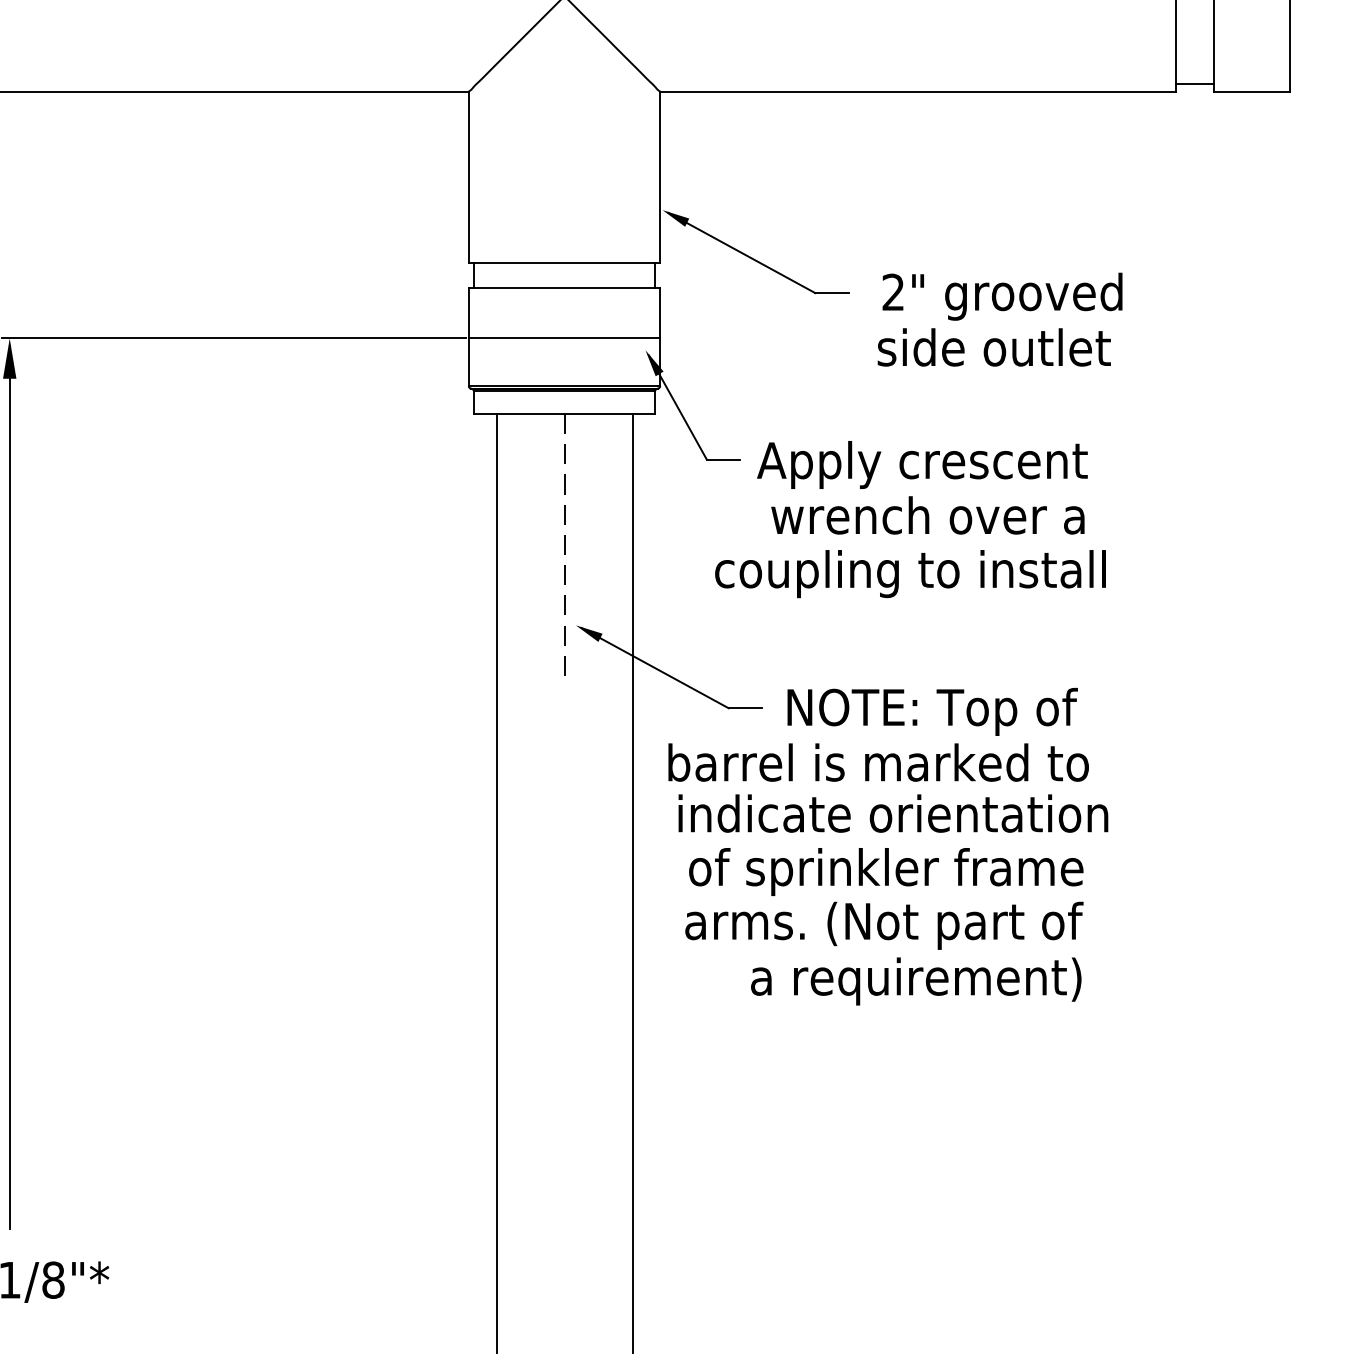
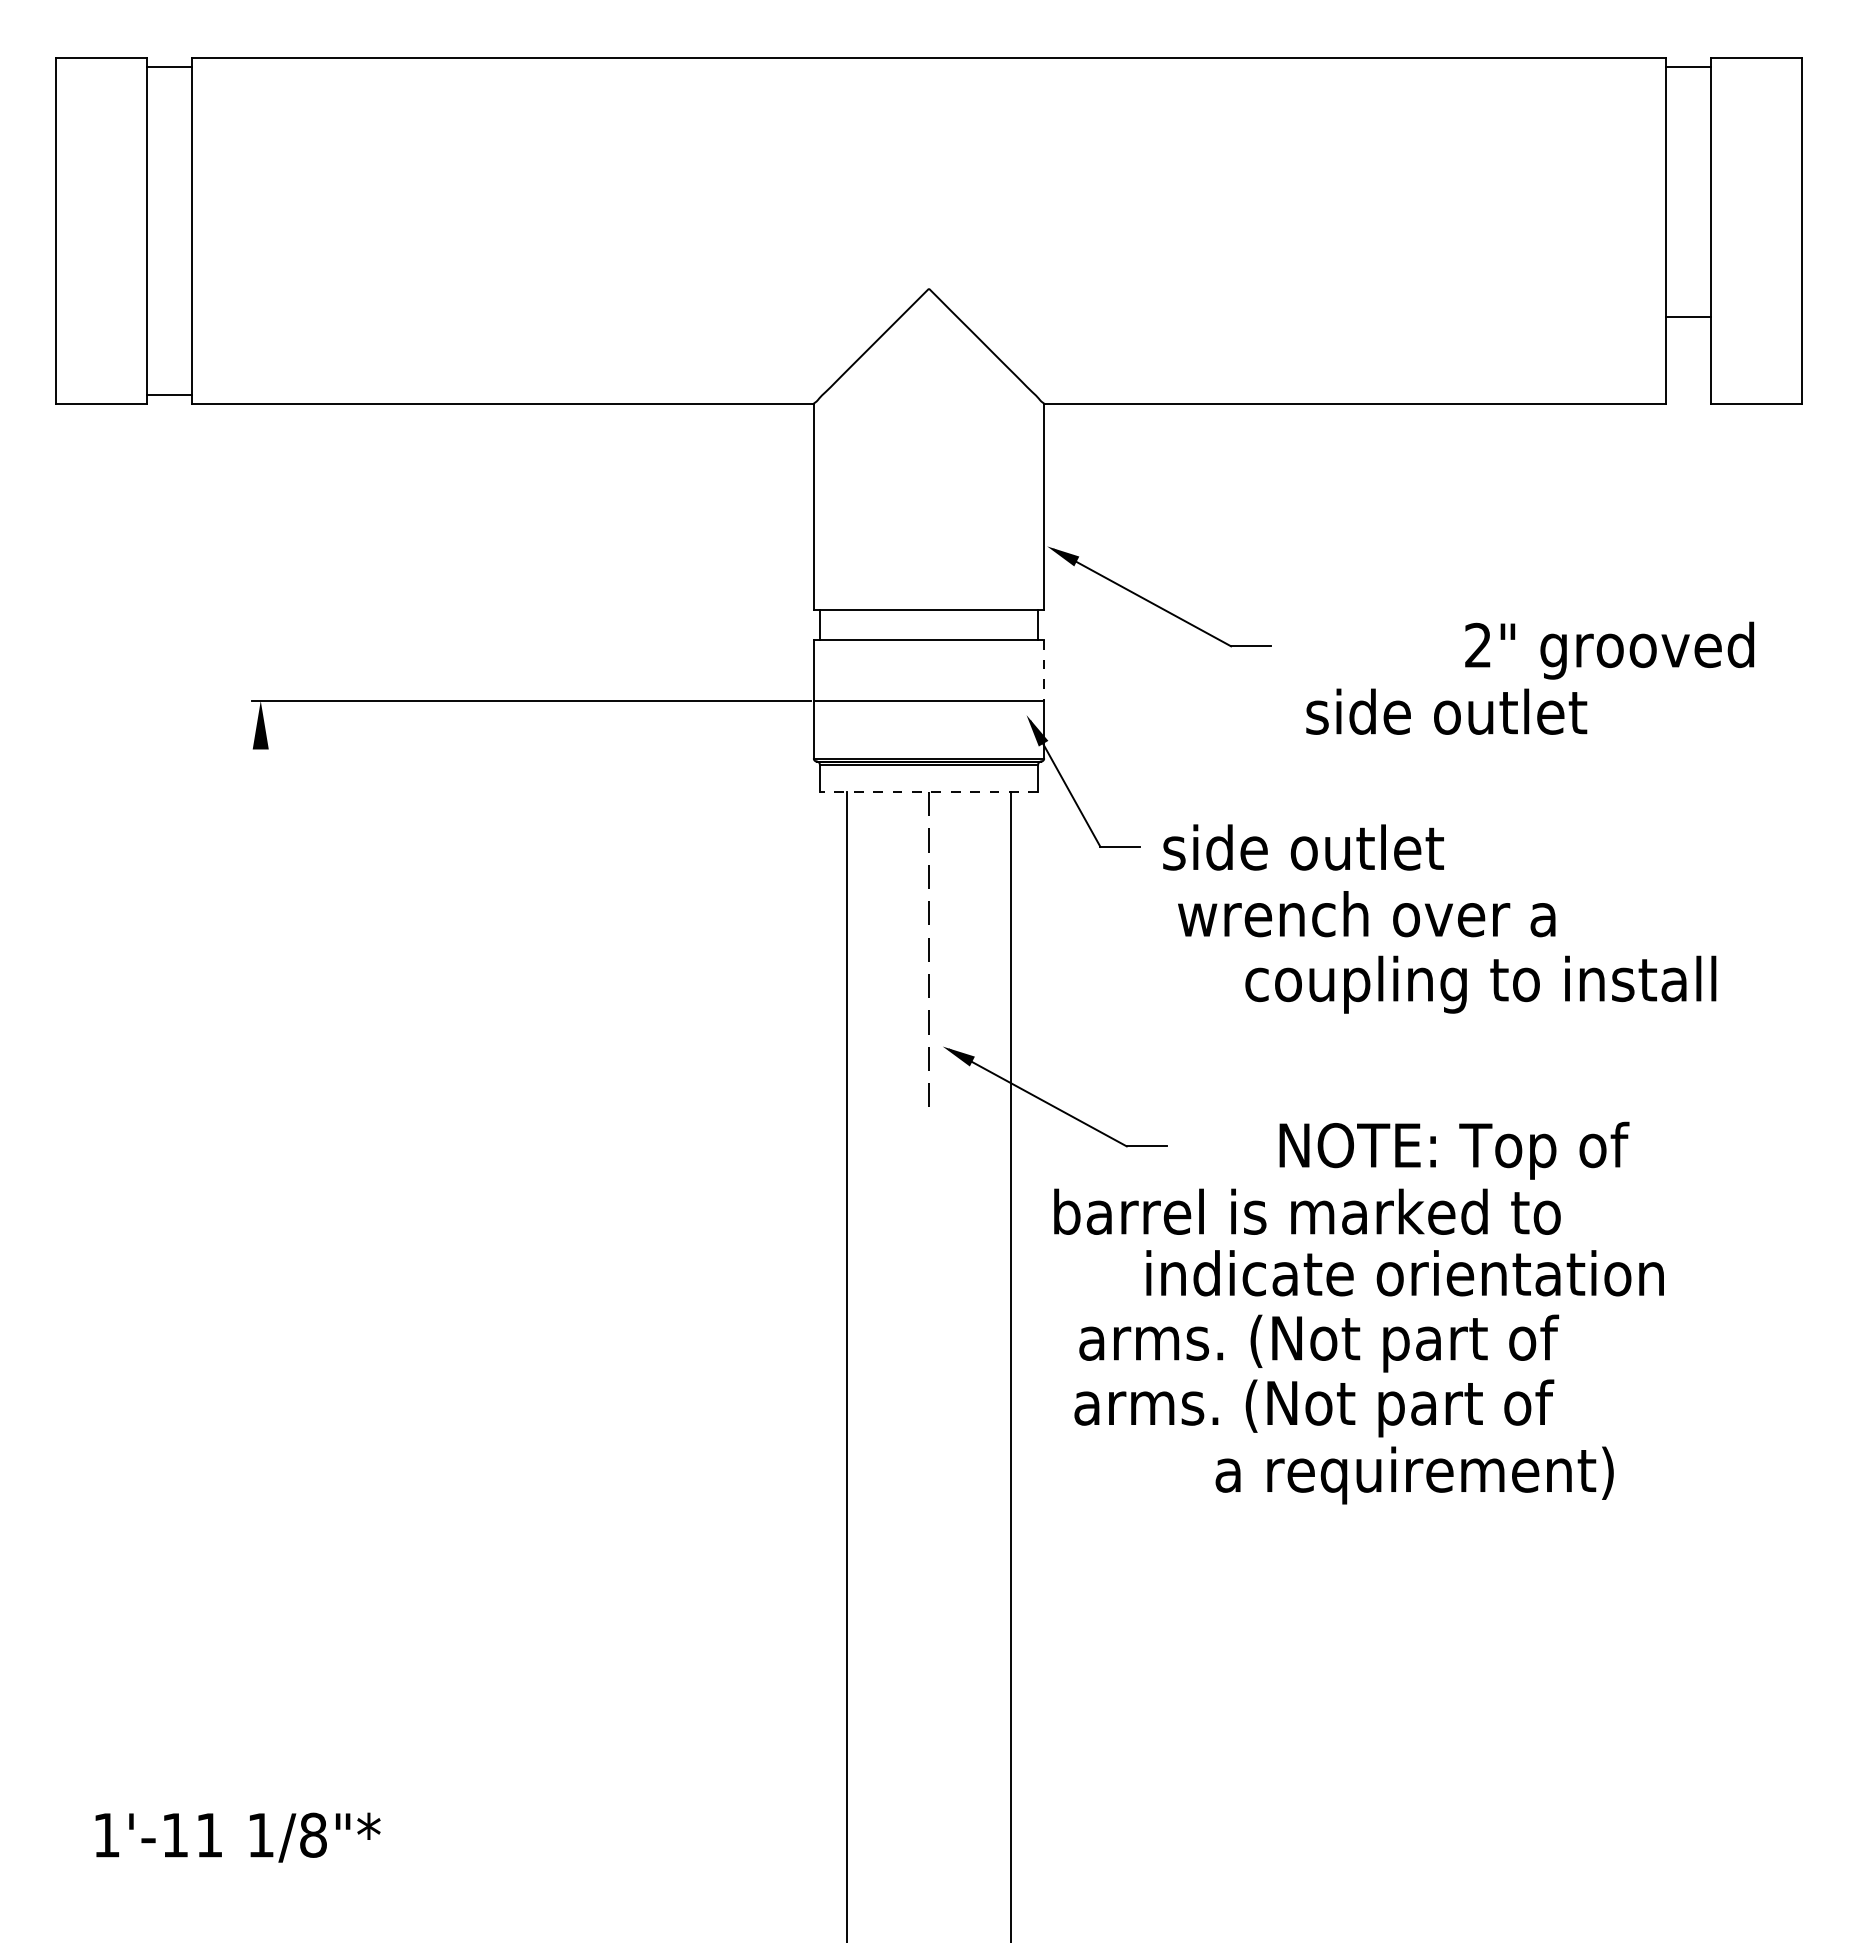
line: (1195, 84) -> (1688, 316), moved
text: (1002, 296) -> (1609, 650), moved
line: (660, 314) -> (1044, 671), solid -> dashed
line: (564, 413) -> (928, 791), solid -> dashed
text: (921, 465) -> (1359, 853), Apply crescent -> side outlet
text: (910, 573) -> (1480, 984), moved
text: (932, 711) -> (1454, 1150), moved
line: (9, 787) -> (260, 1241), removed
text: (892, 813) -> (1404, 1273), moved
text: (888, 871) -> (1319, 1343), of sprinkler frame -> arms. (Not part of
text: (916, 981) -> (1414, 1475), moved

